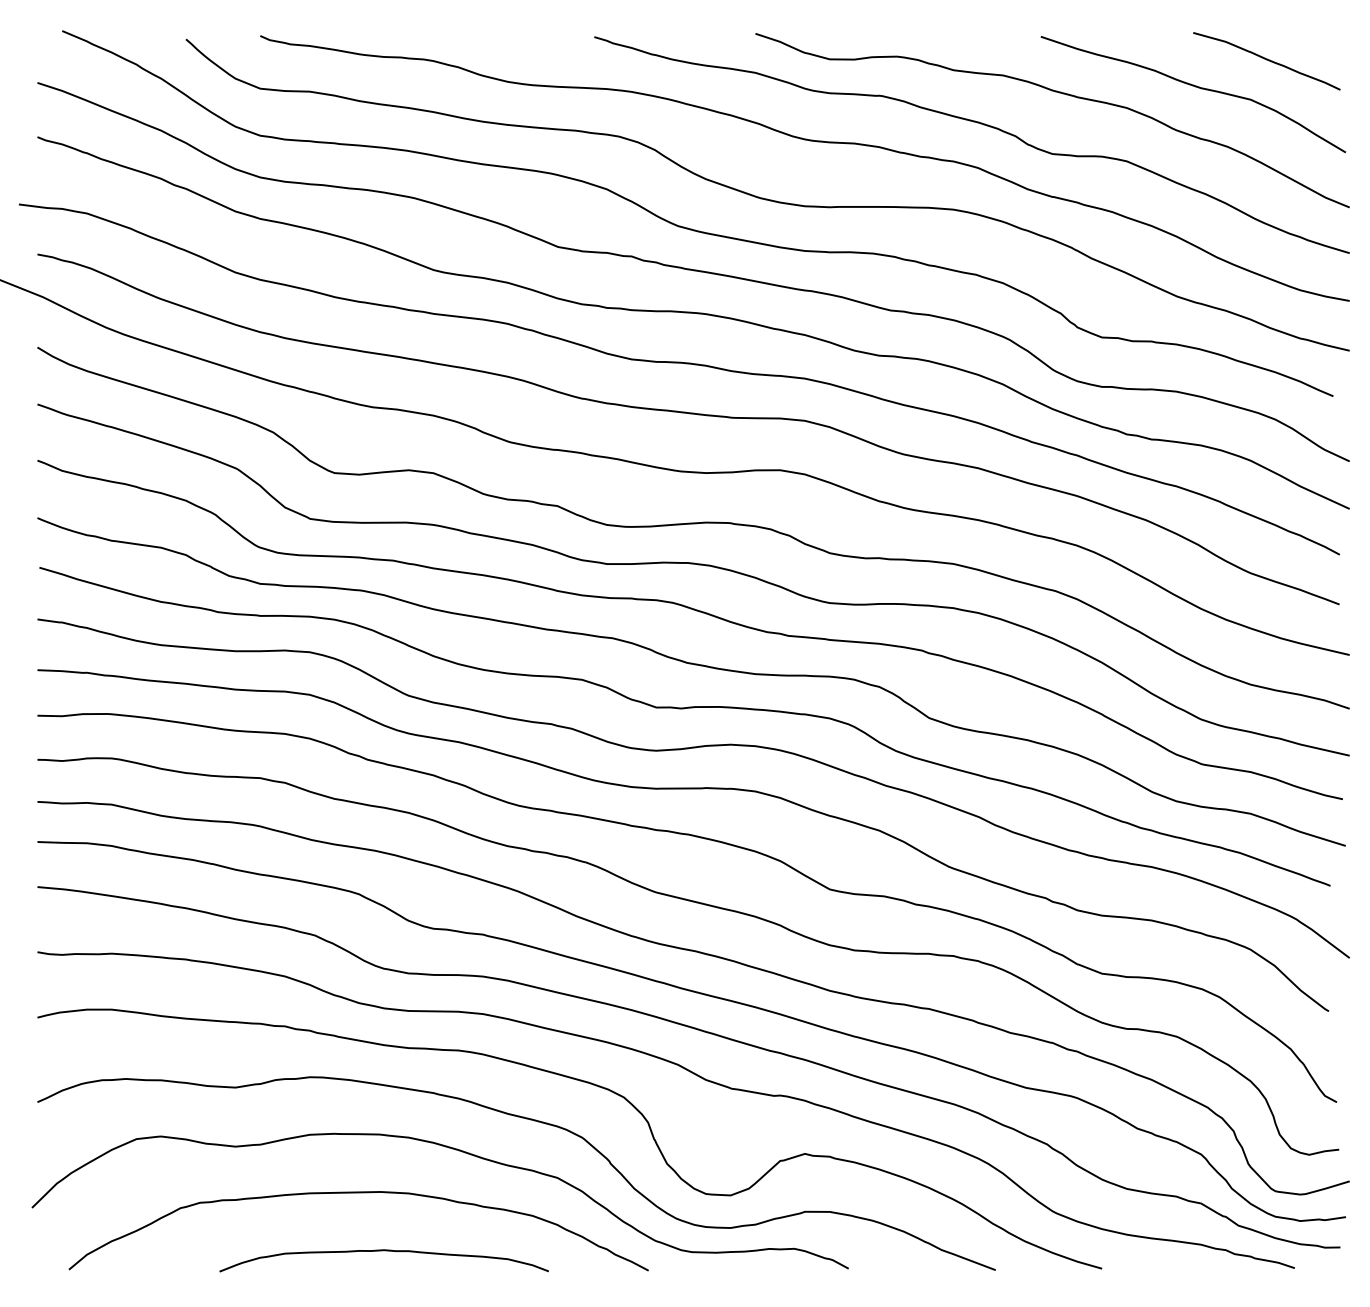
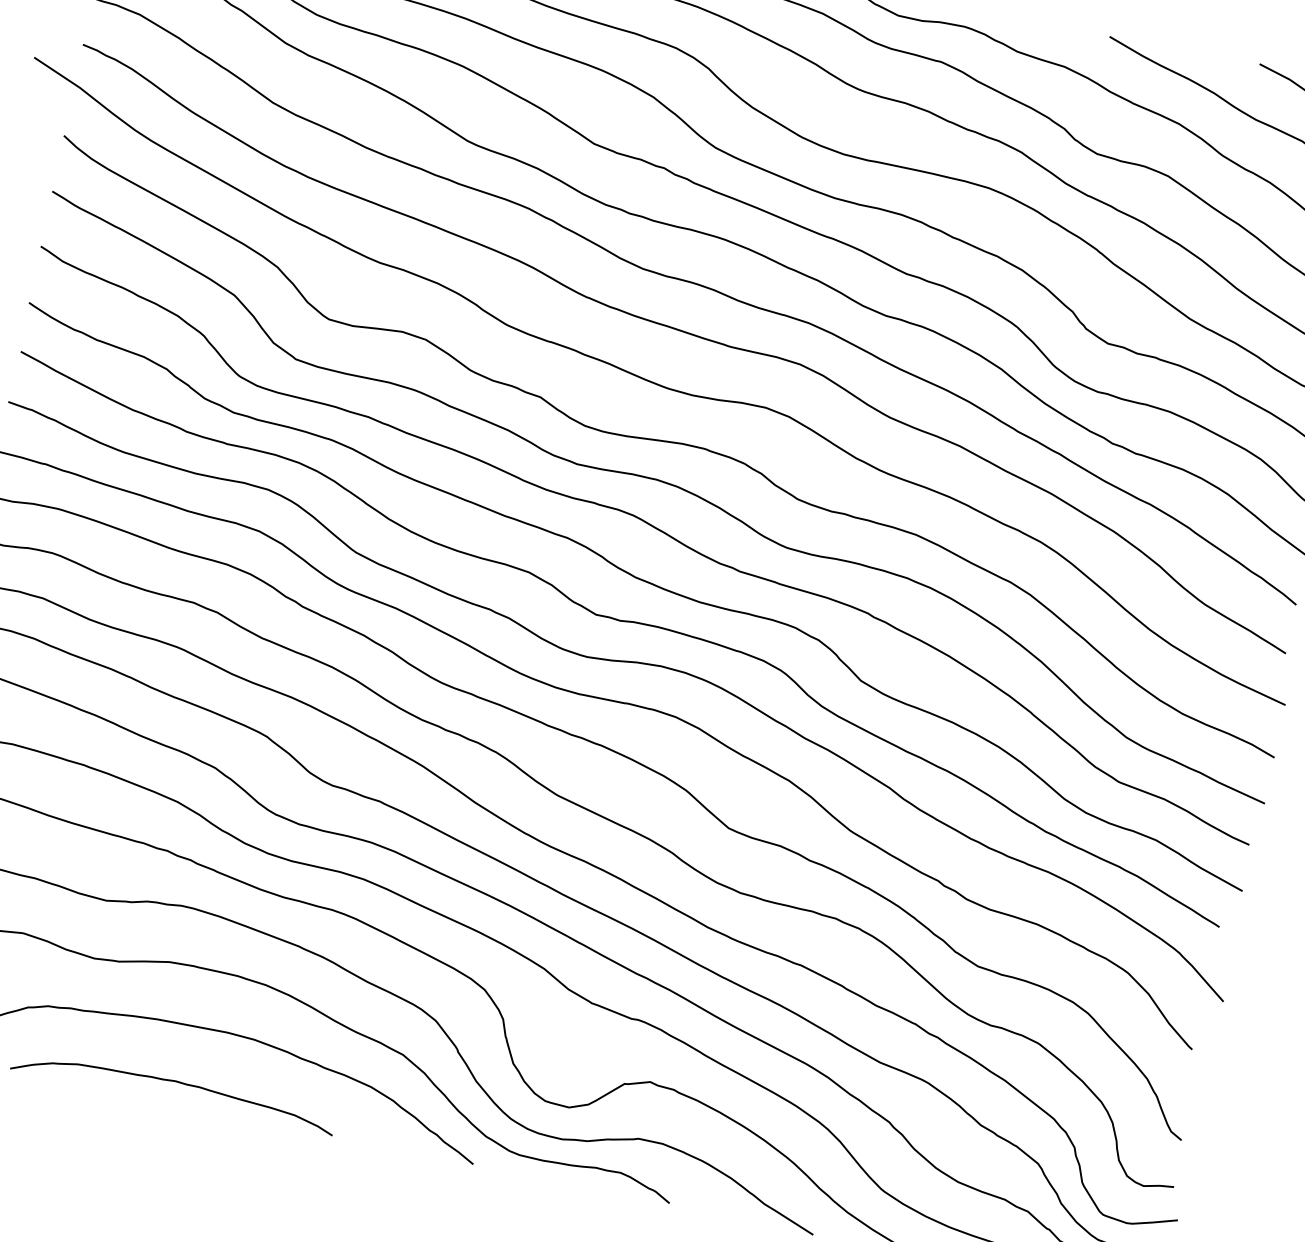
curve: (383, 1251) -> (174, 1082), moved

